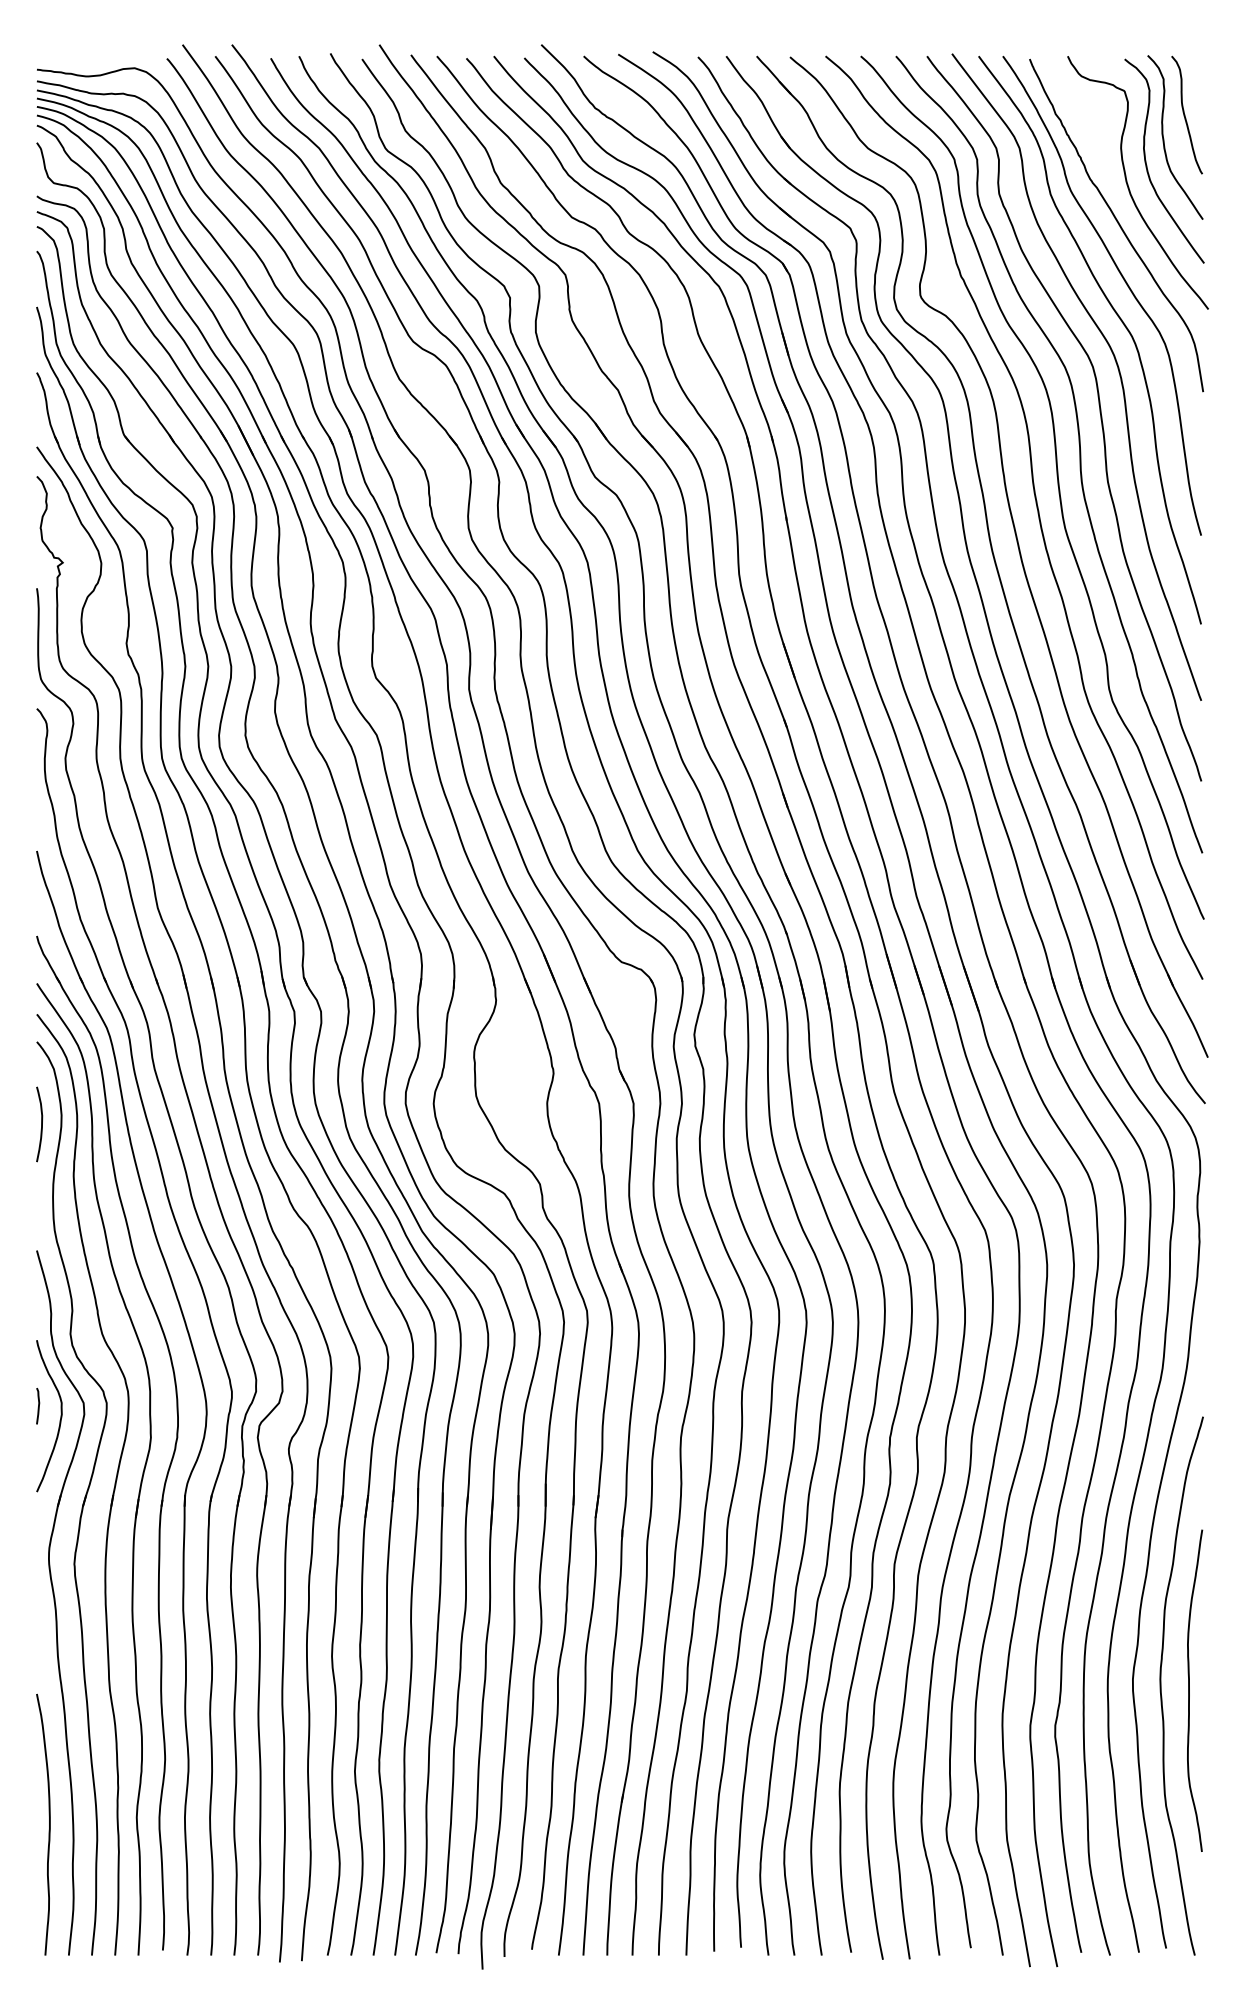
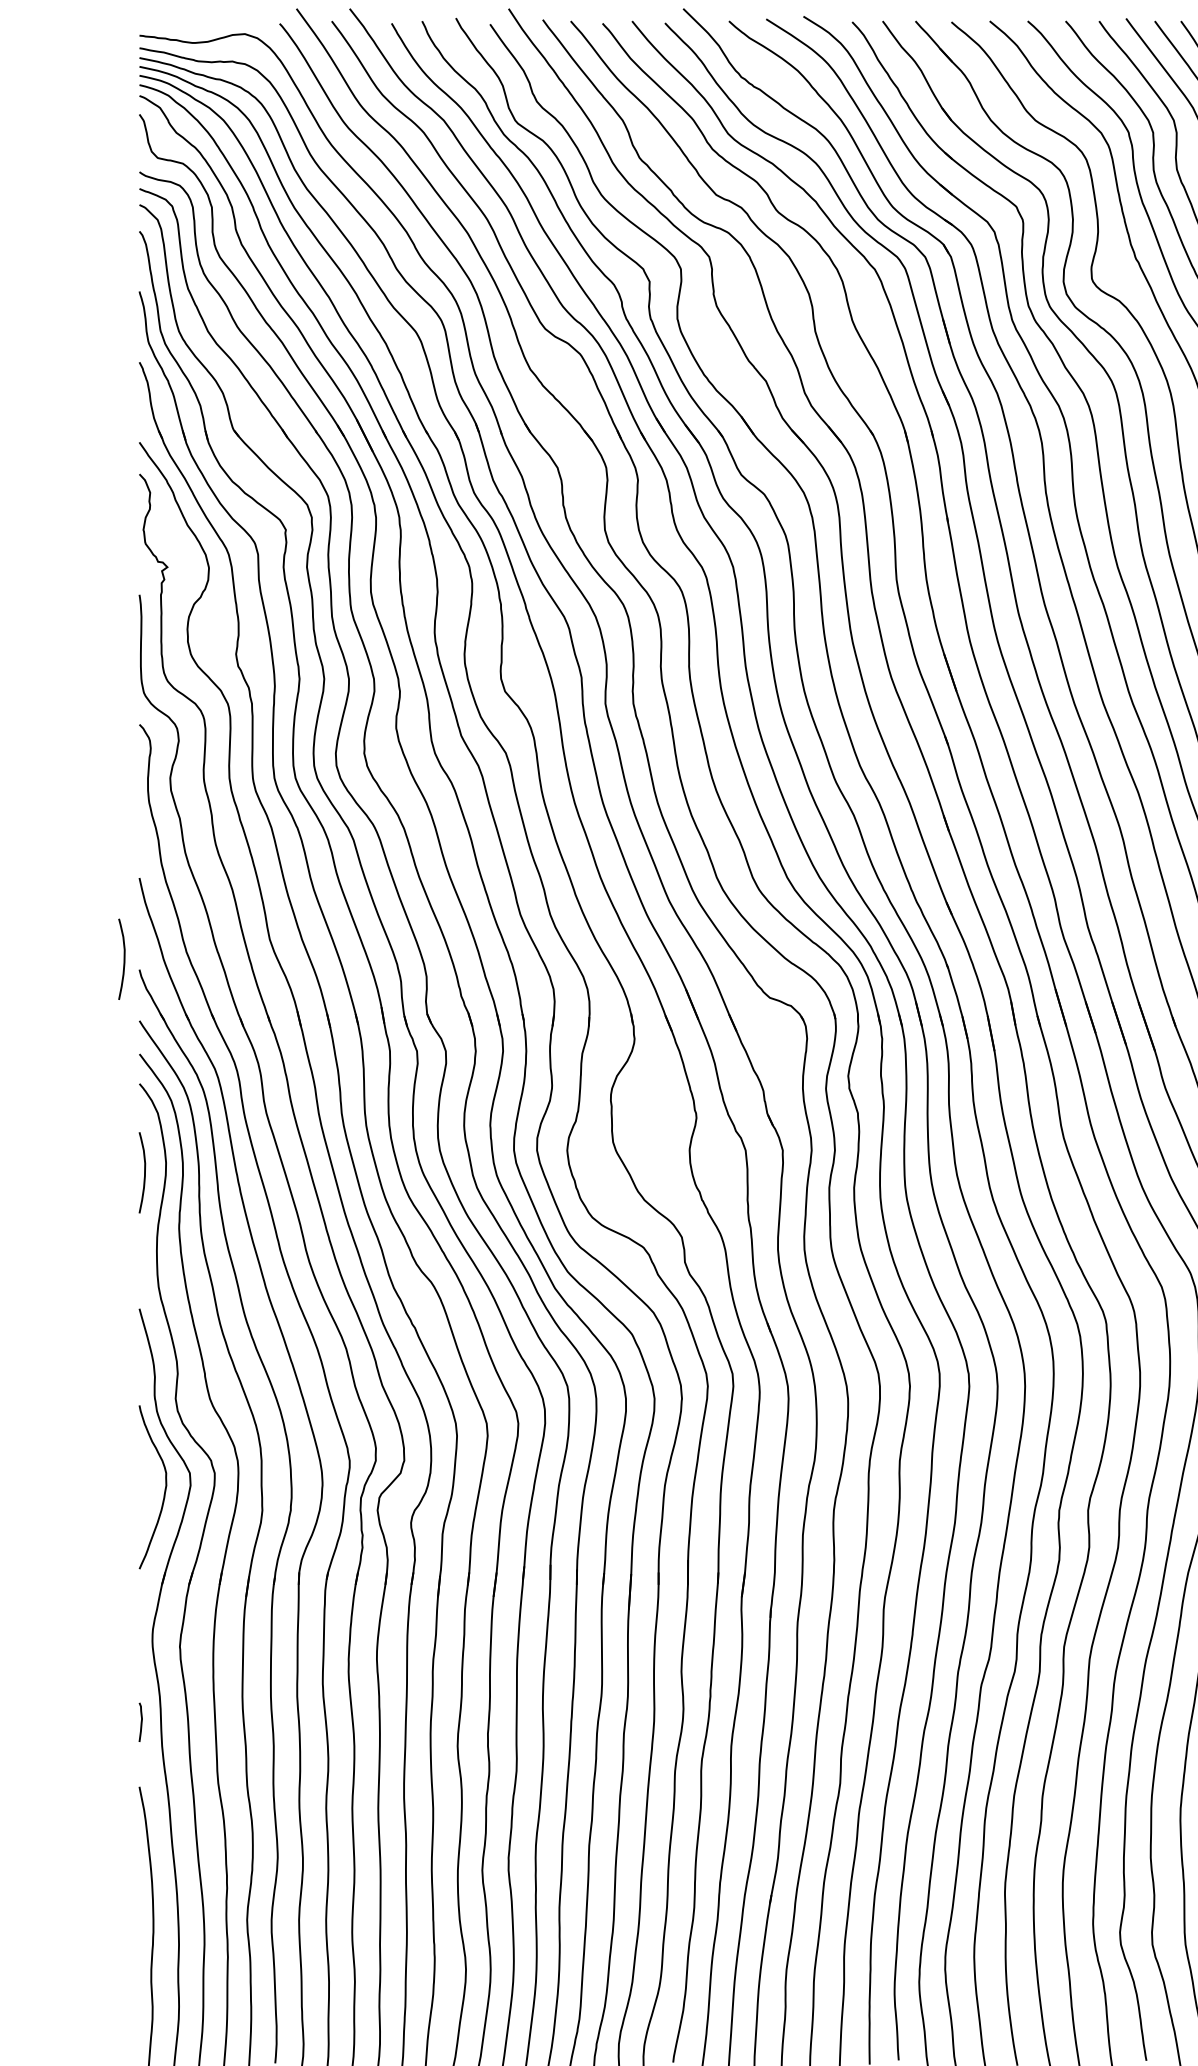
curve: (22, 926) -> (123, 959), added
curve: (38, 1406) -> (141, 1722), moved

